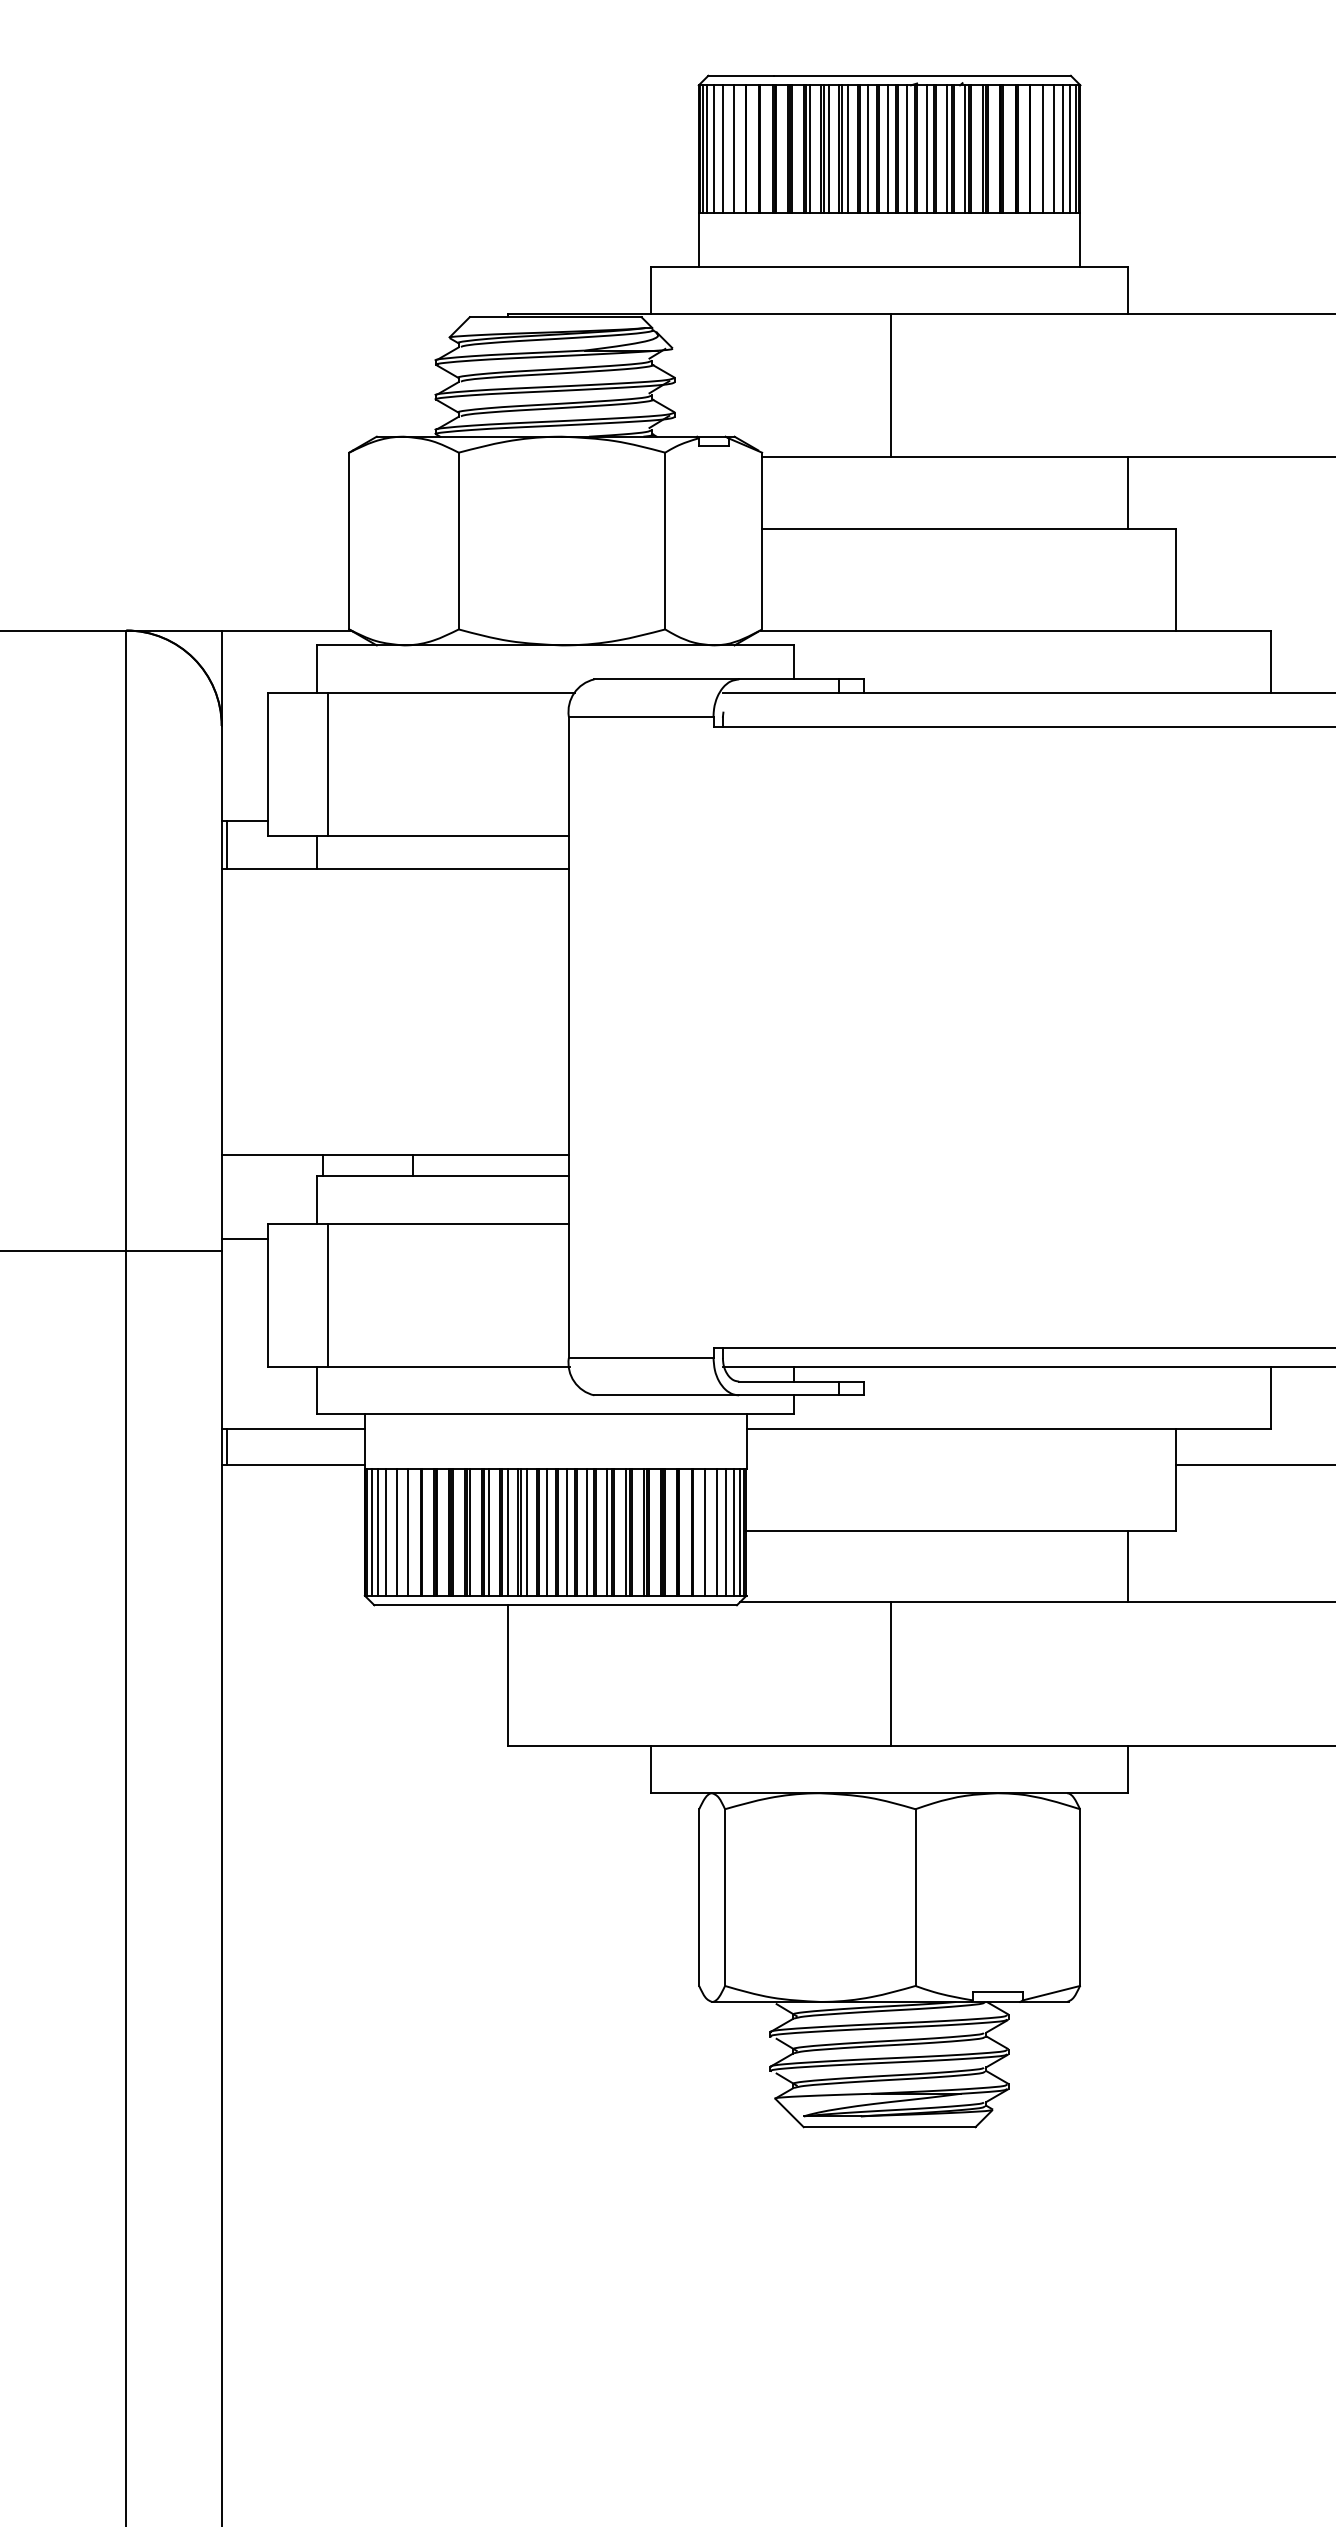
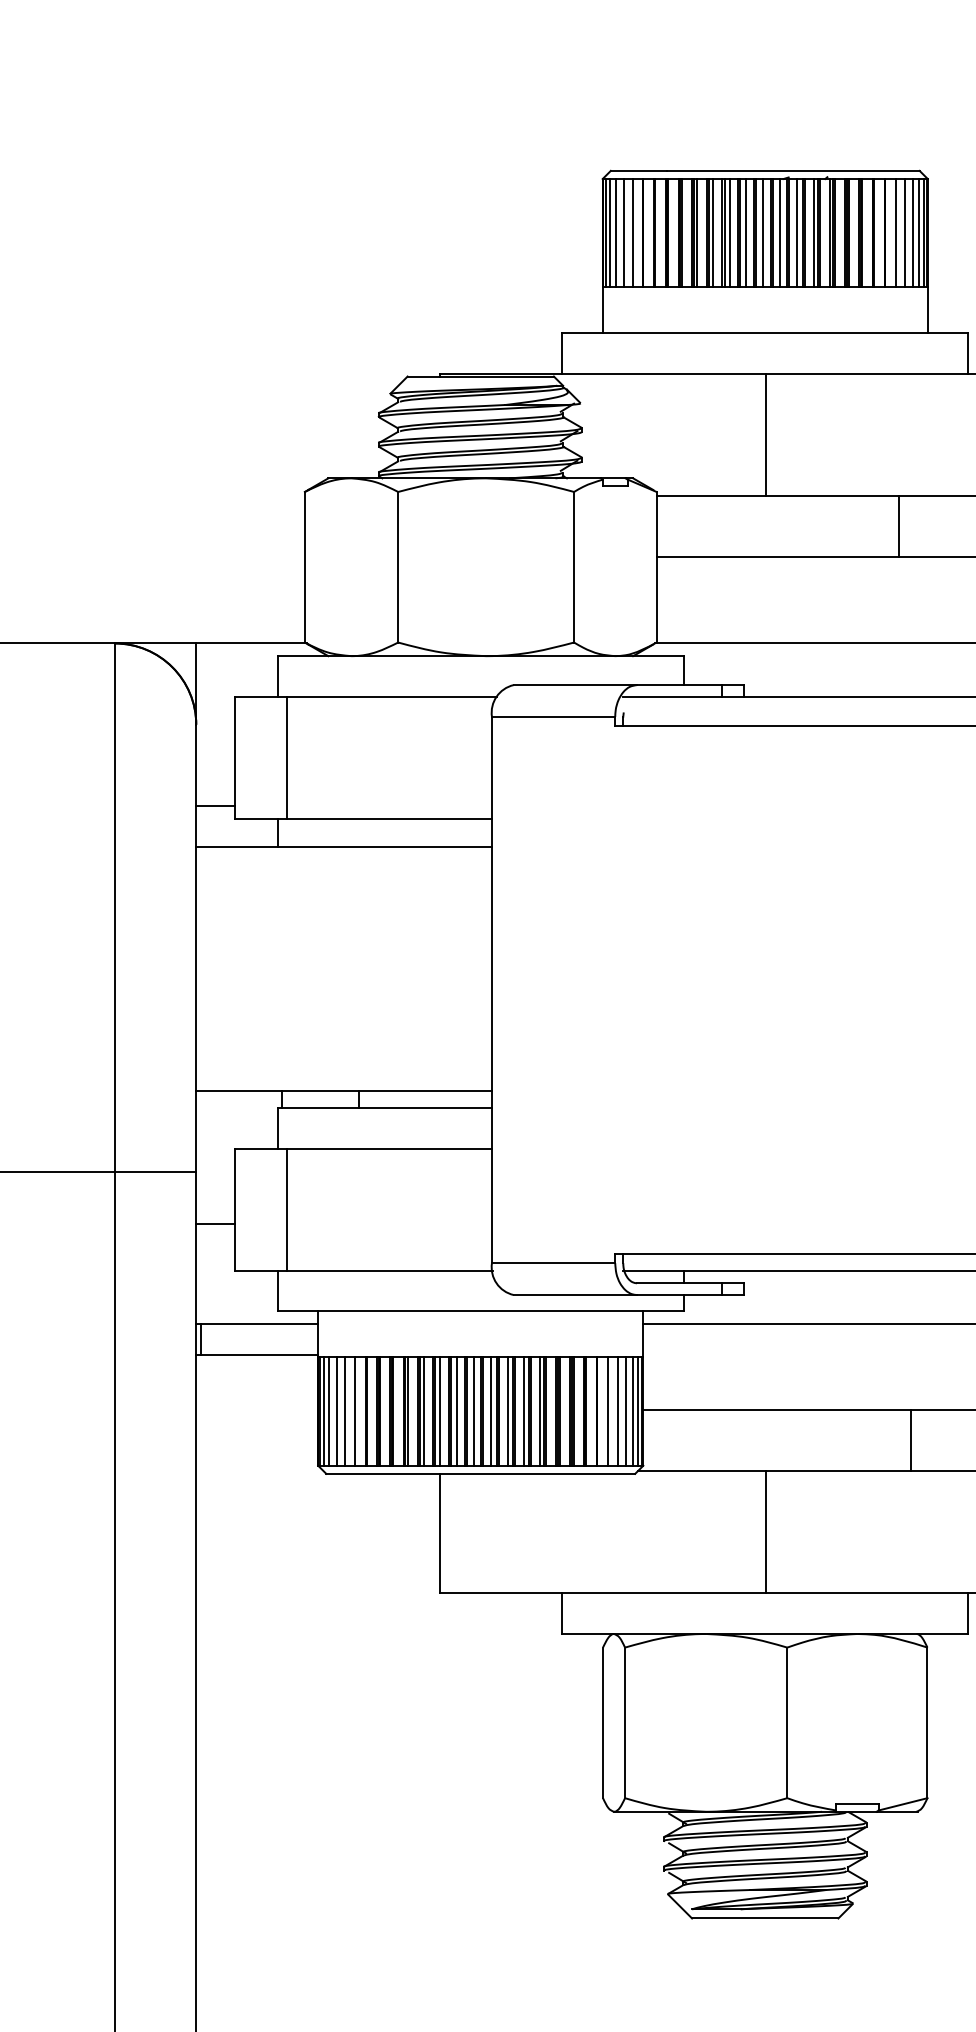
line: (1128, 493) -> (899, 526), moved
line: (227, 845) -> (201, 826), removed
line: (244, 1238) -> (215, 1224), moved
line: (1128, 1566) -> (910, 1440), moved

